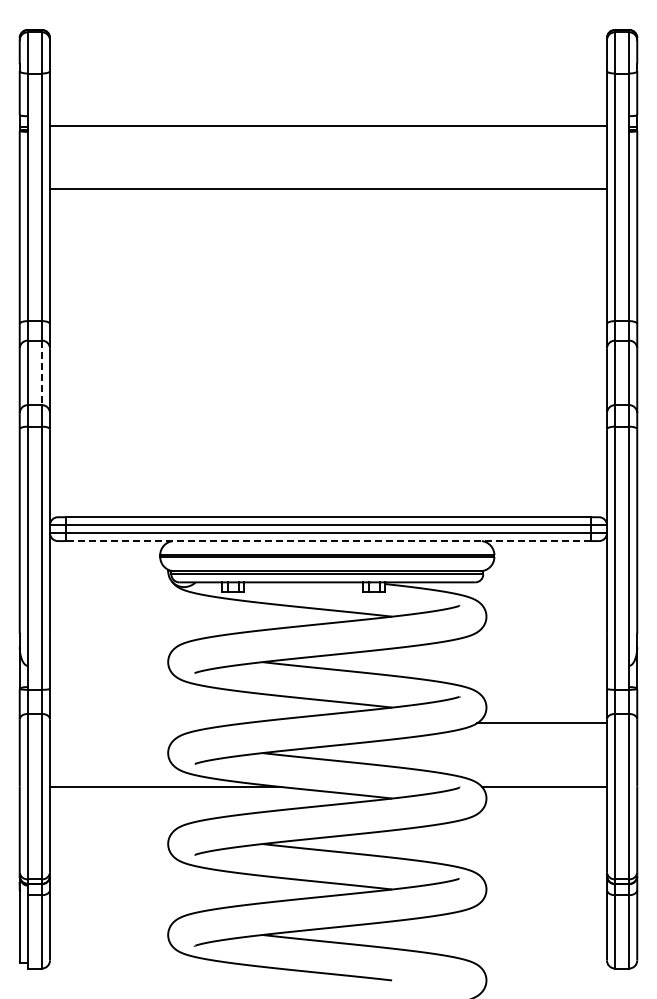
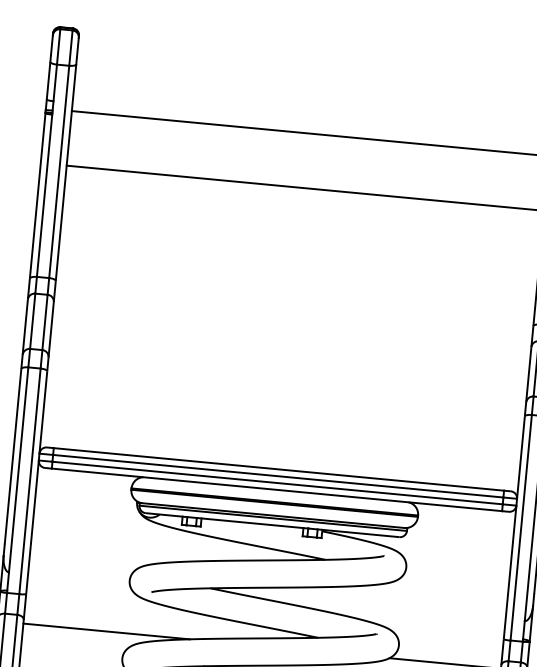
line: (42, 373) -> (45, 323), dashed -> solid
line: (328, 541) -> (276, 490), dashed -> solid
line: (146, 723) -> (106, 631), added

